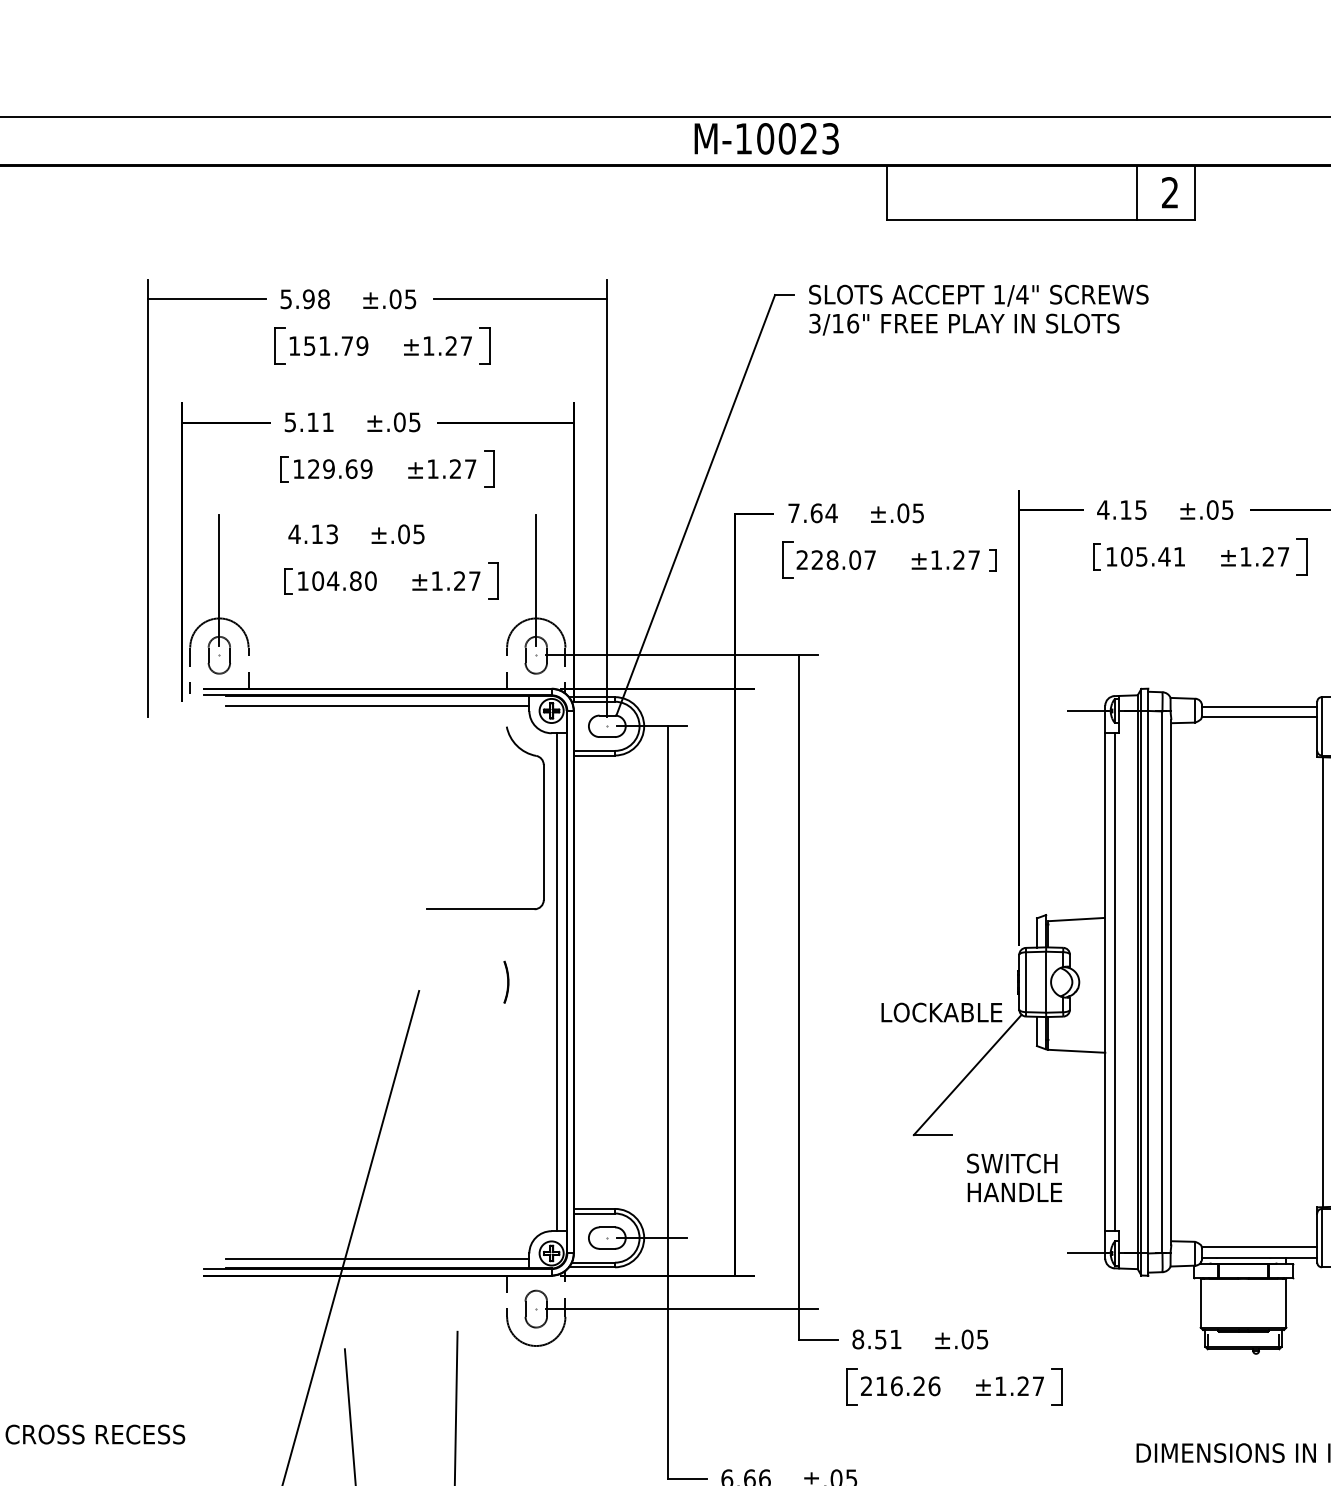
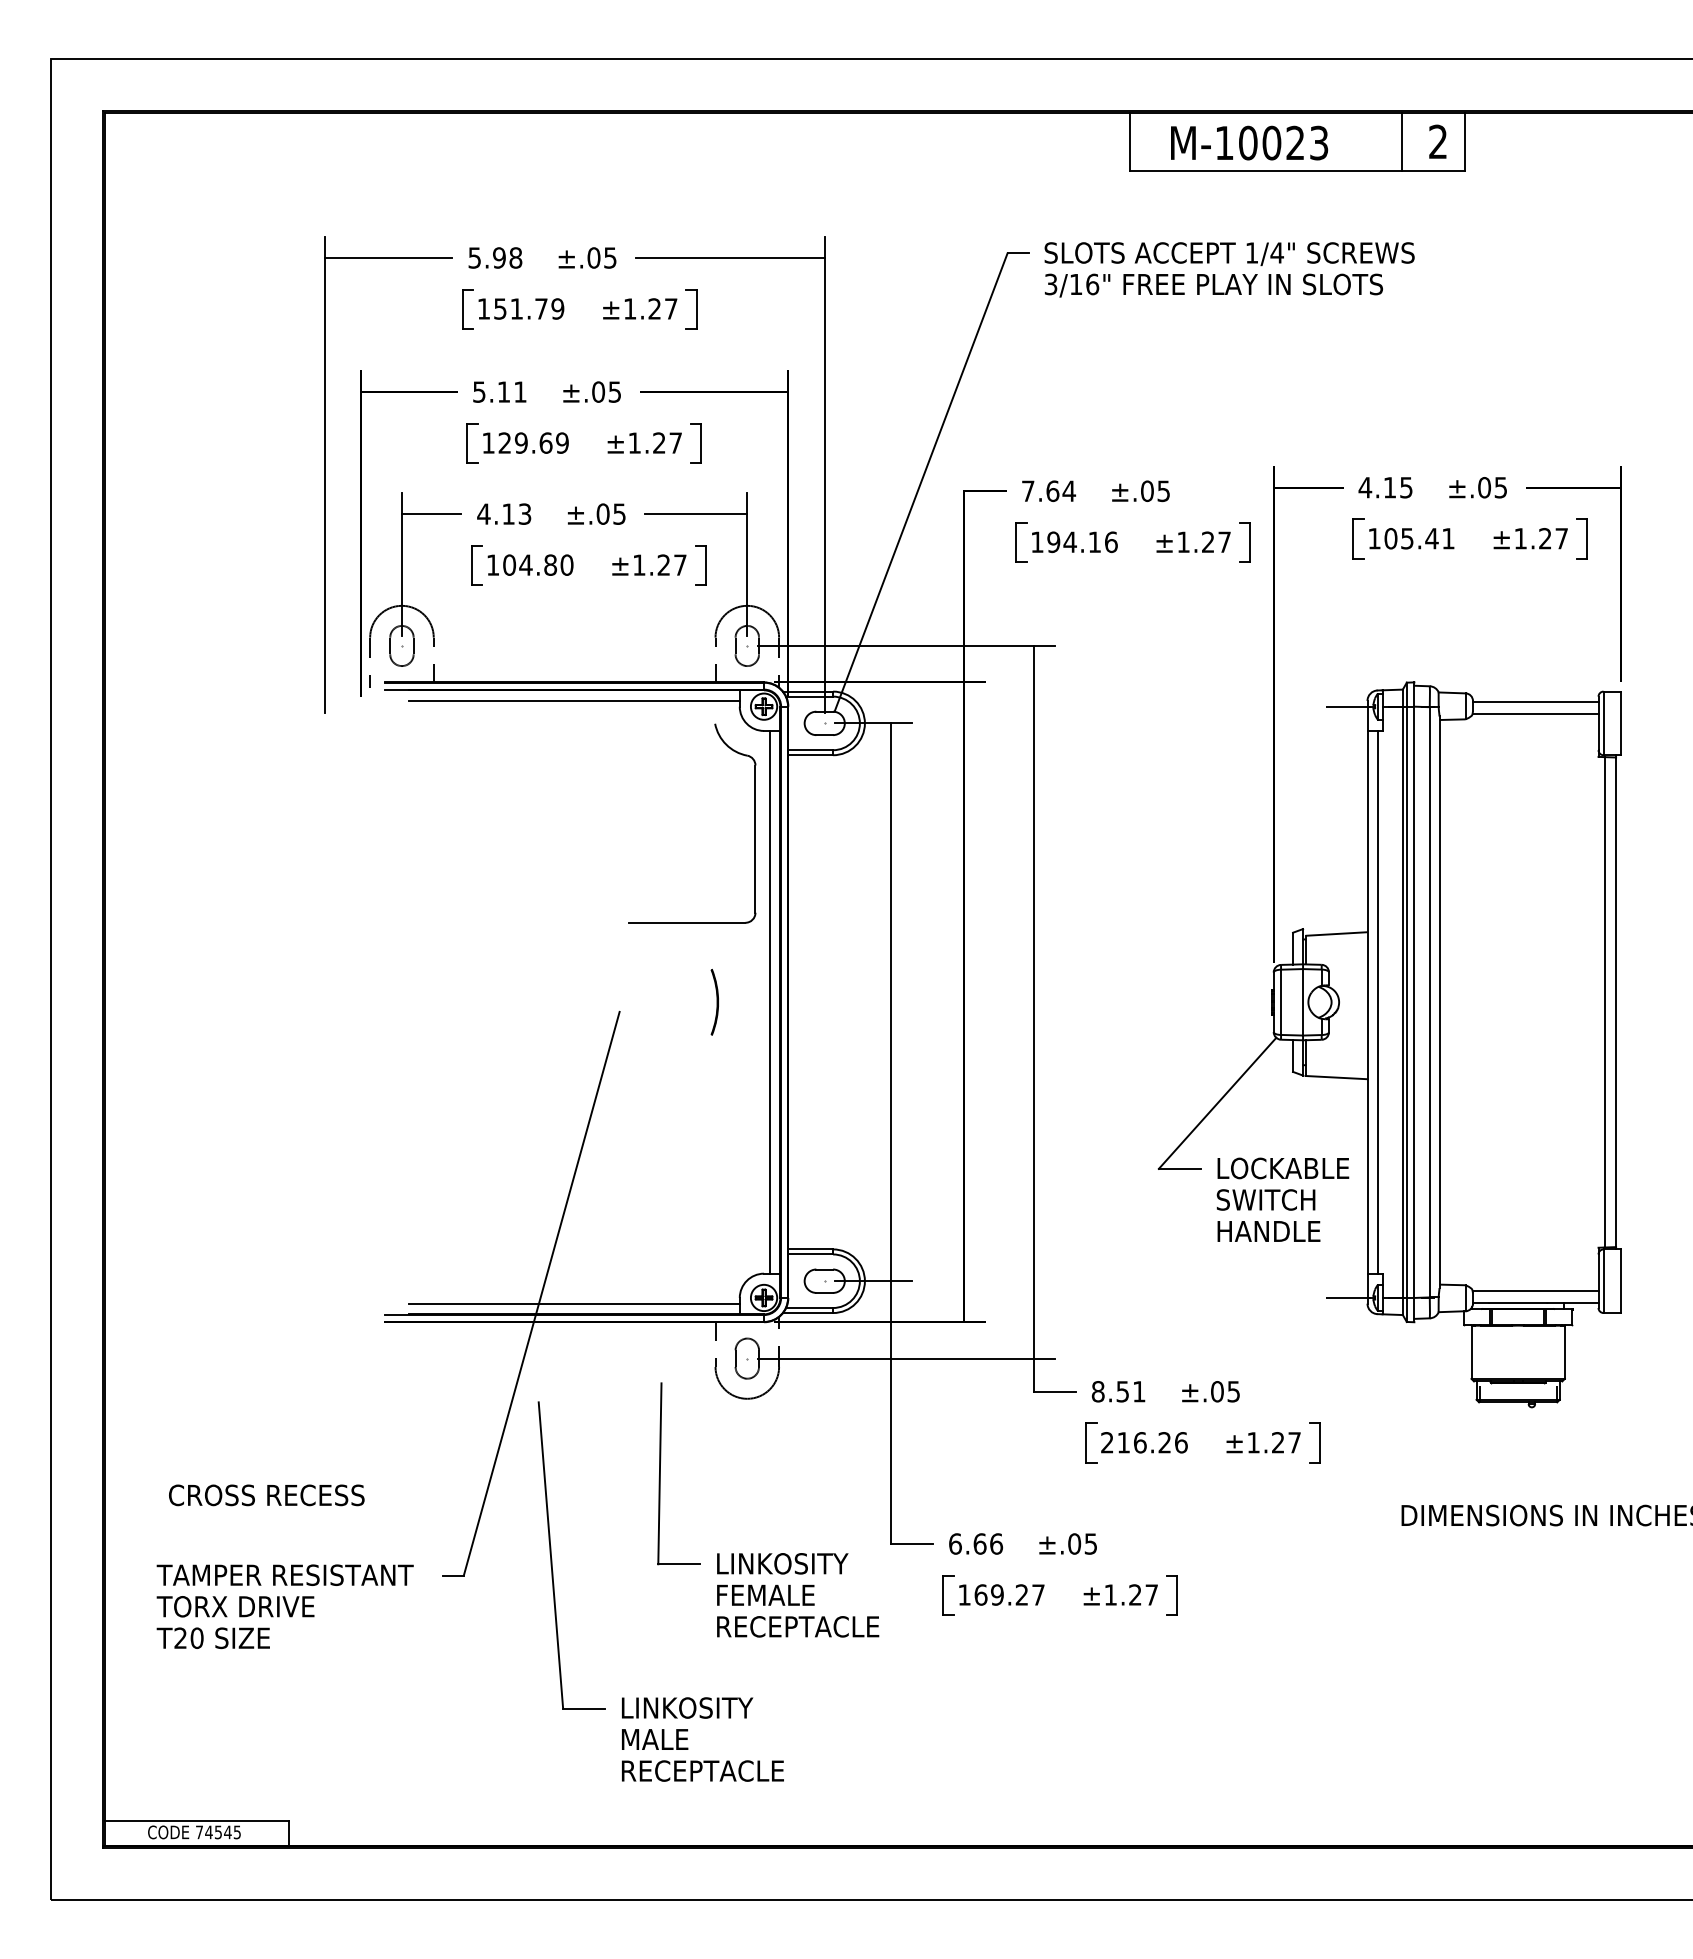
text: (766, 138) -> (1249, 142), moved
part: (284, 469) -> (472, 443), size x1.43
line: (246, 534) -> (431, 514), added
line: (489, 534) -> (696, 514), added
part: (1097, 556) -> (1358, 538), size x1.43
text: (836, 560) -> (1074, 542), 228.07 -> 194.16
part: (992, 560) -> (1244, 542), size x1.67
part: (287, 581) -> (476, 565), size x1.43
part: (506, 982) -> (714, 1002), size x1.43
text: (941, 1012) -> (1283, 1168), moved

